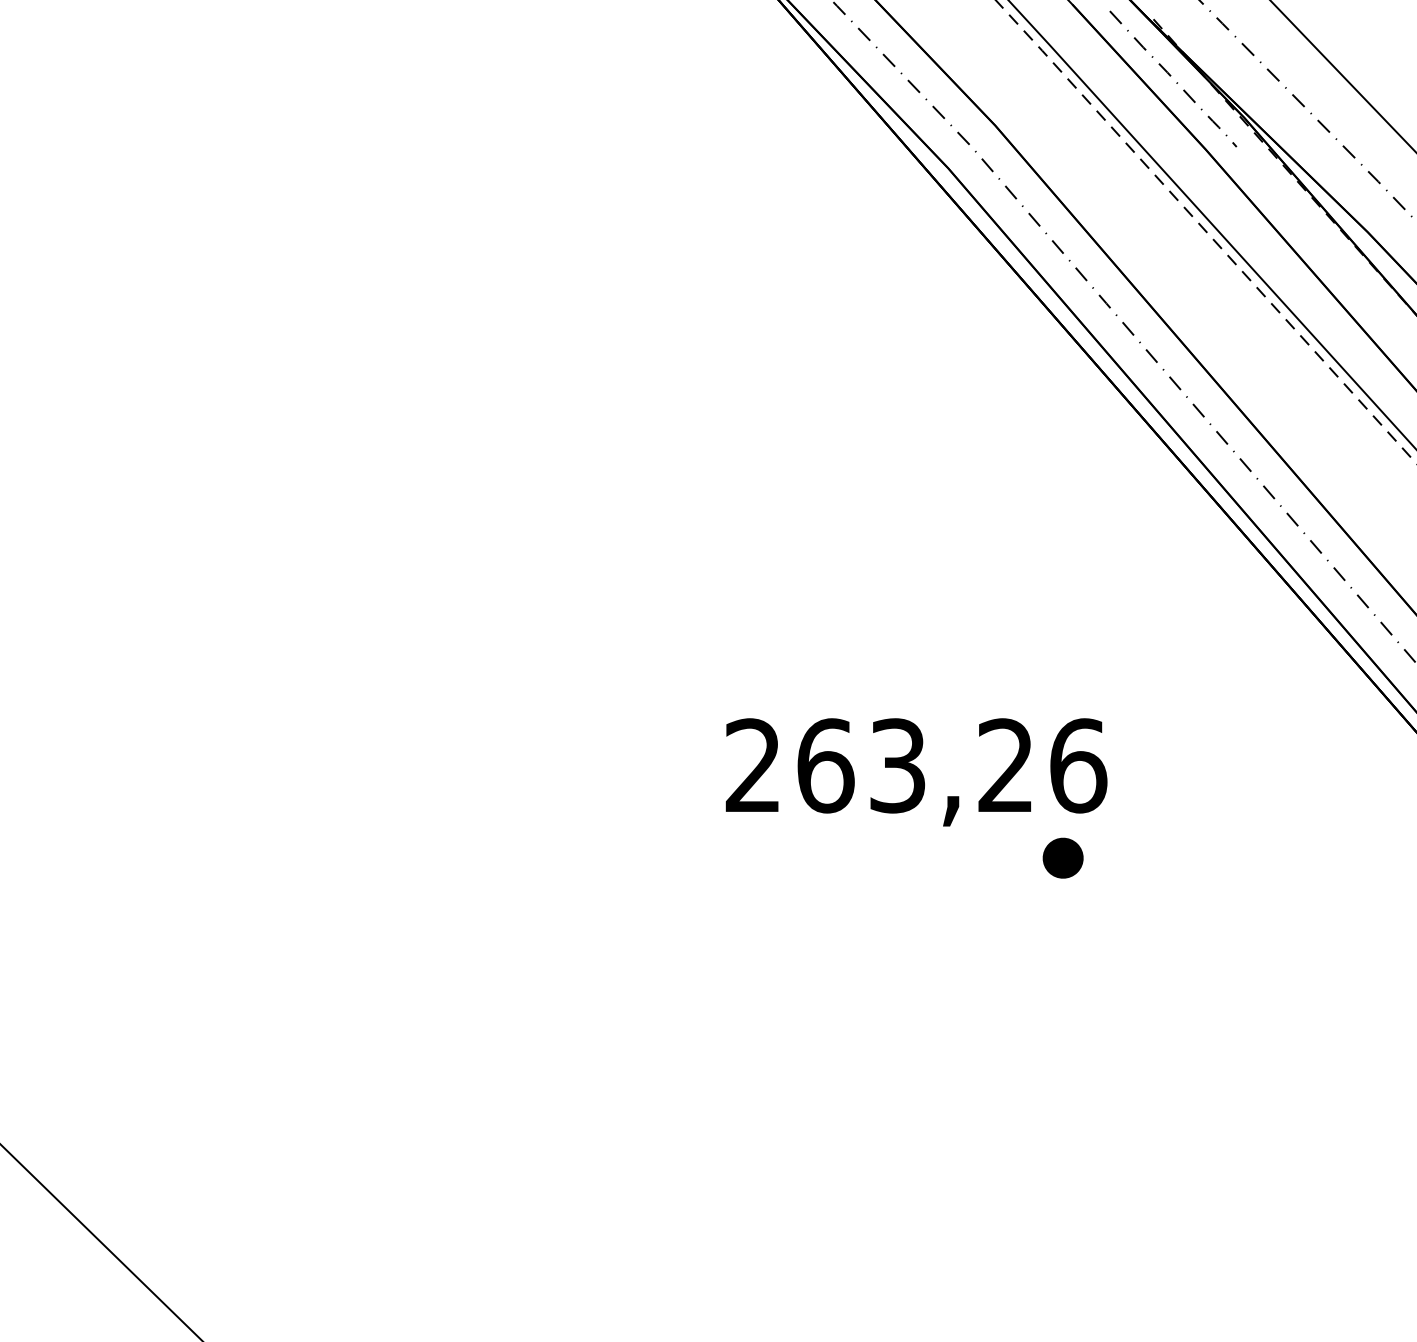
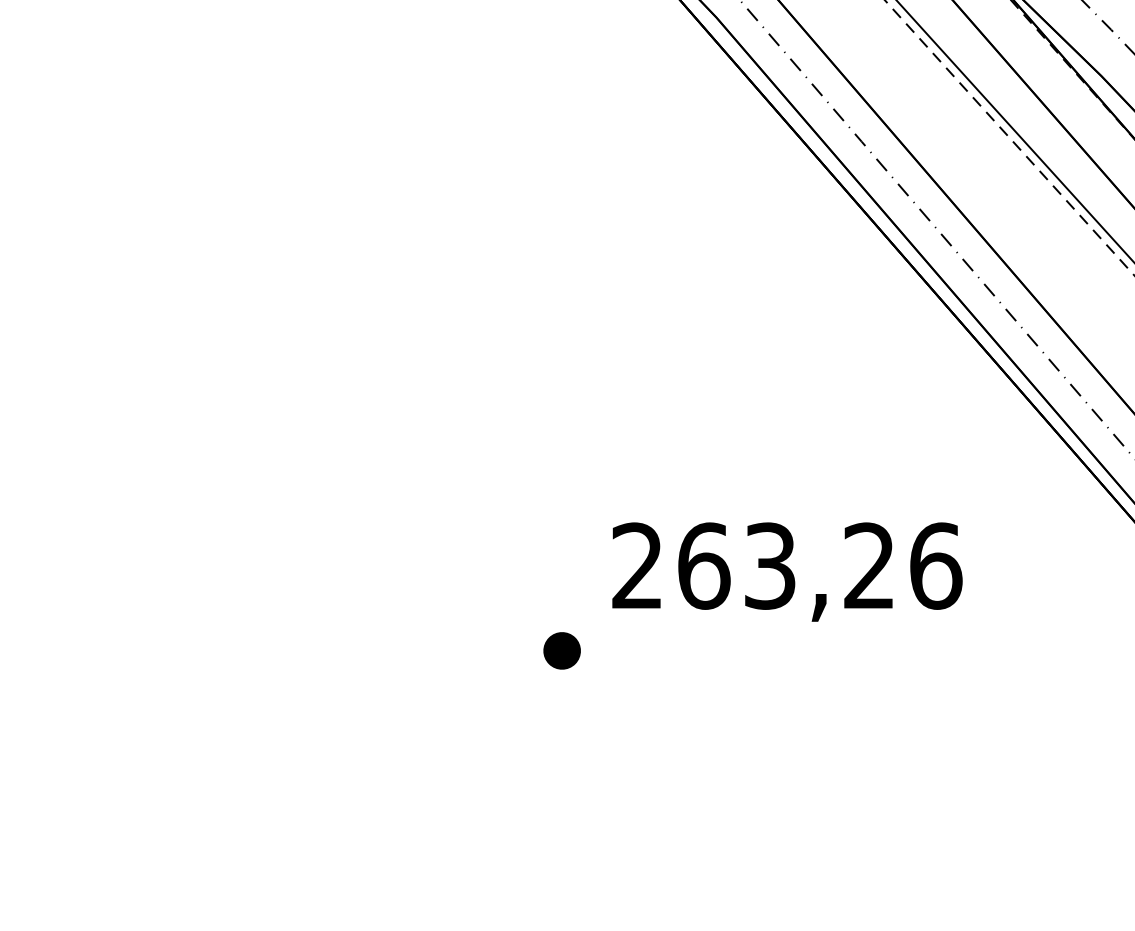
text: (916, 772) -> (787, 572), moved
part: (1062, 857) -> (561, 650), moved

